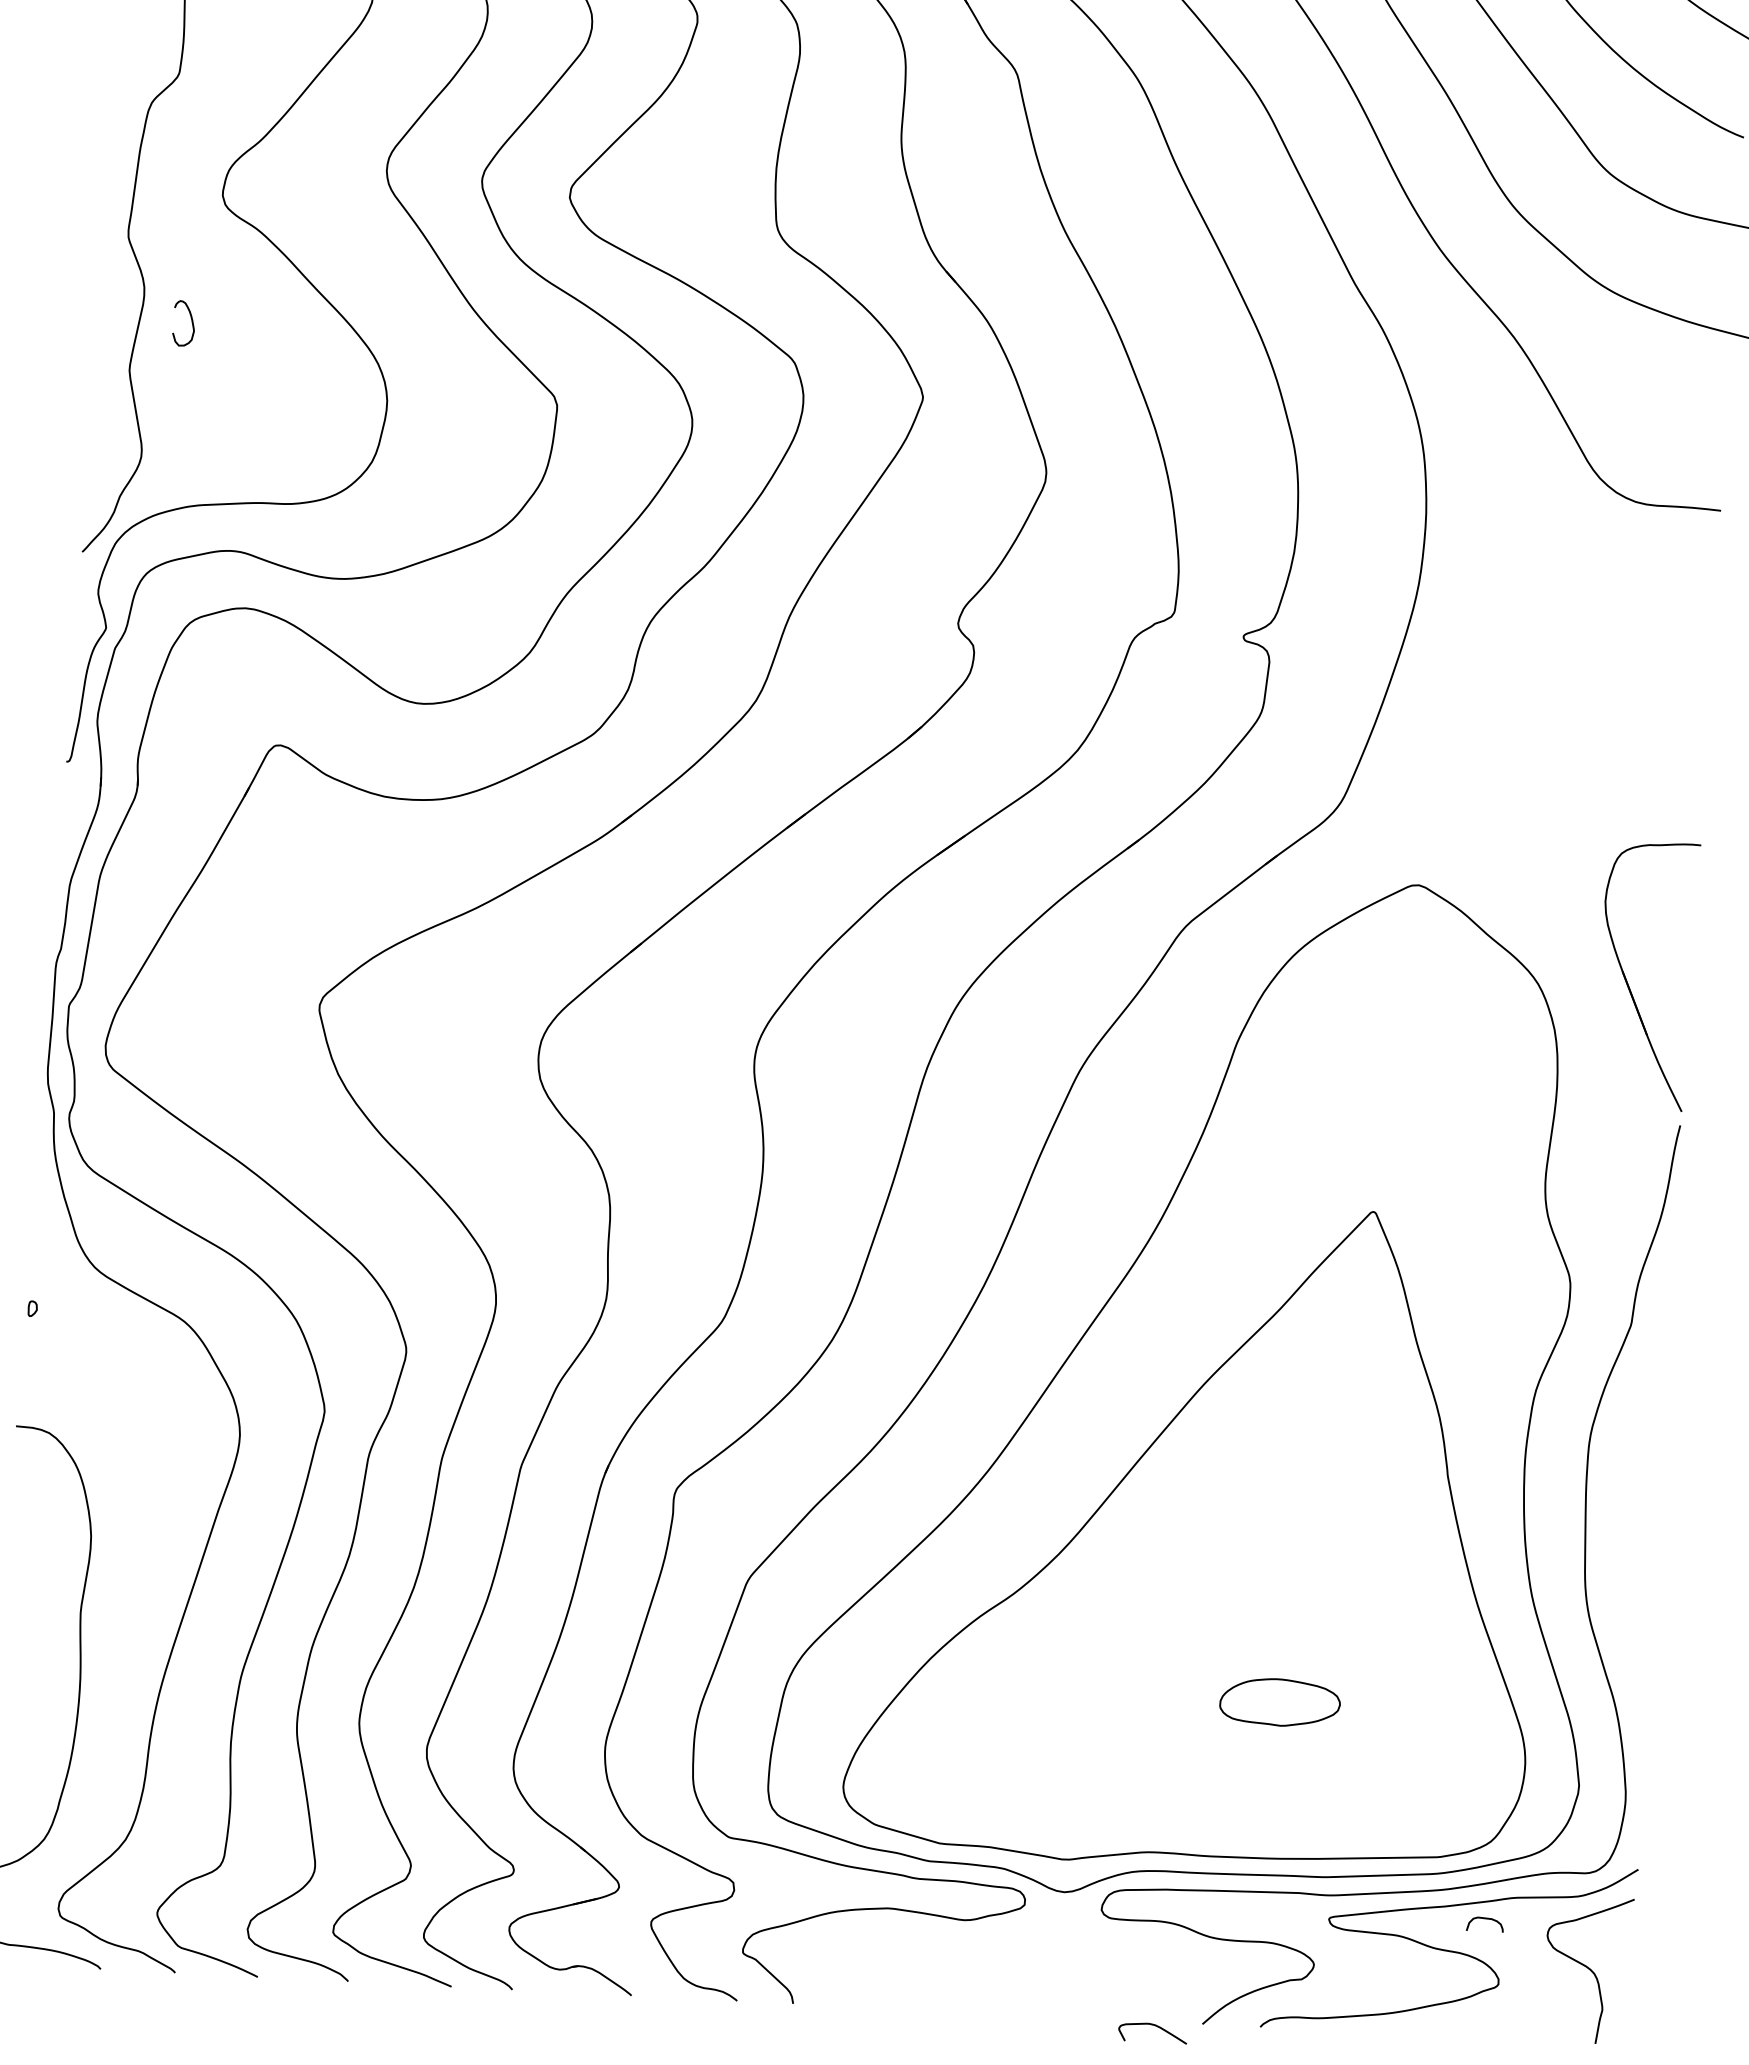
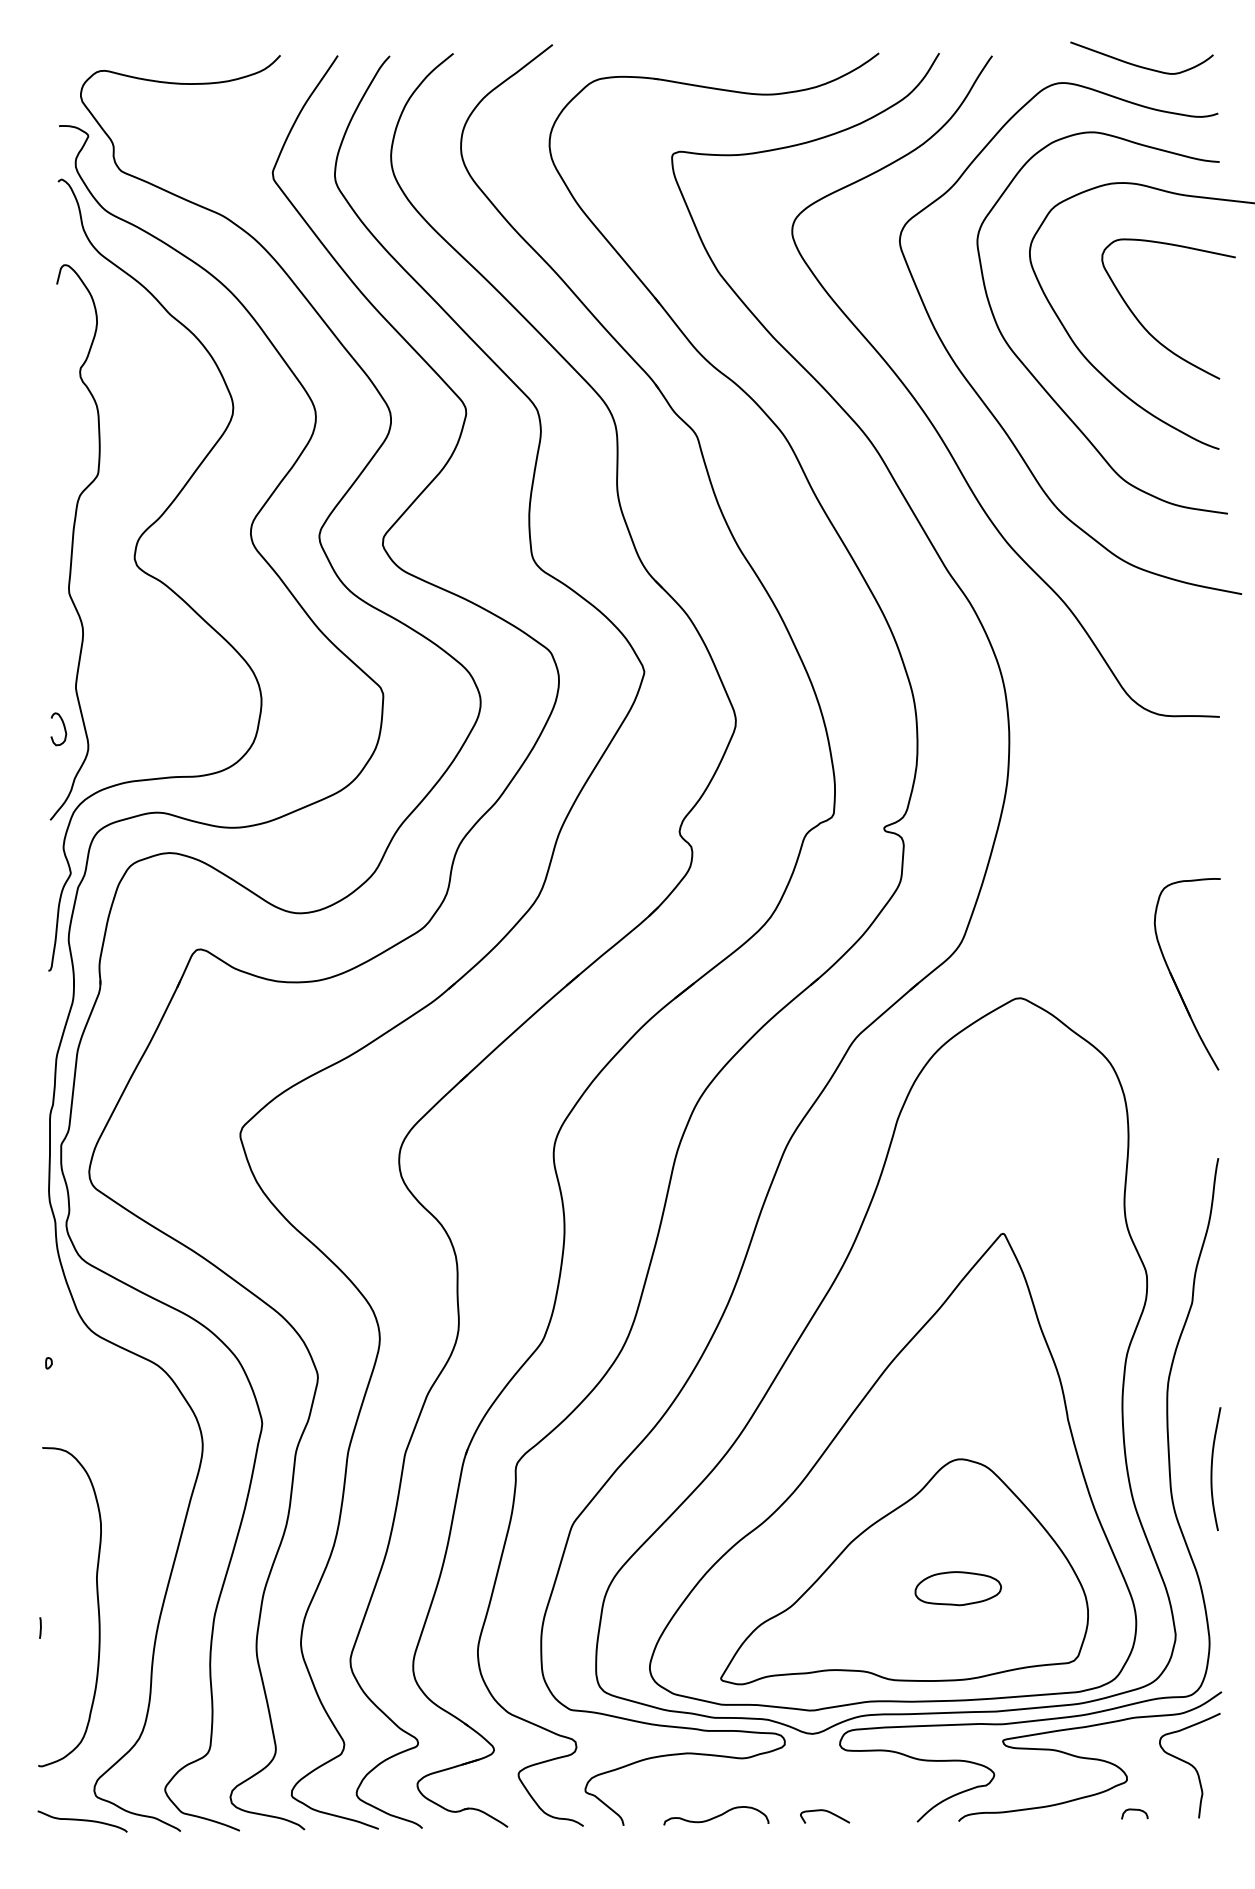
curve: (190, 321) -> (63, 727), moved
part: (1628, 981) -> (1174, 979), moved
curve: (1644, 1557) -> (1212, 1468), added
part: (1206, 1673) -> (904, 1571), added
curve: (1485, 1919) -> (1134, 1810), moved
curve: (924, 1997) -> (717, 1815), added
curve: (1156, 2027) -> (827, 1812), moved

